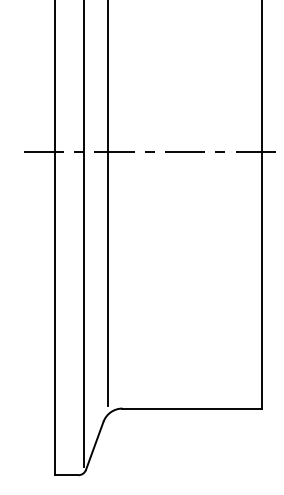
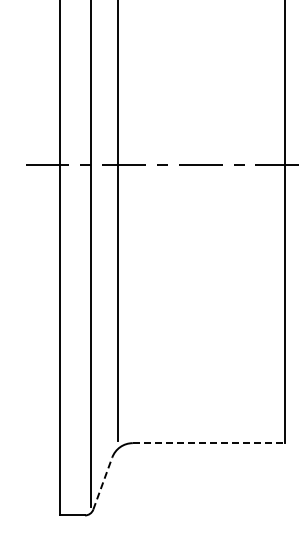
line: (192, 408) -> (208, 443), solid -> dashed
line: (94, 445) -> (102, 483), solid -> dashed

